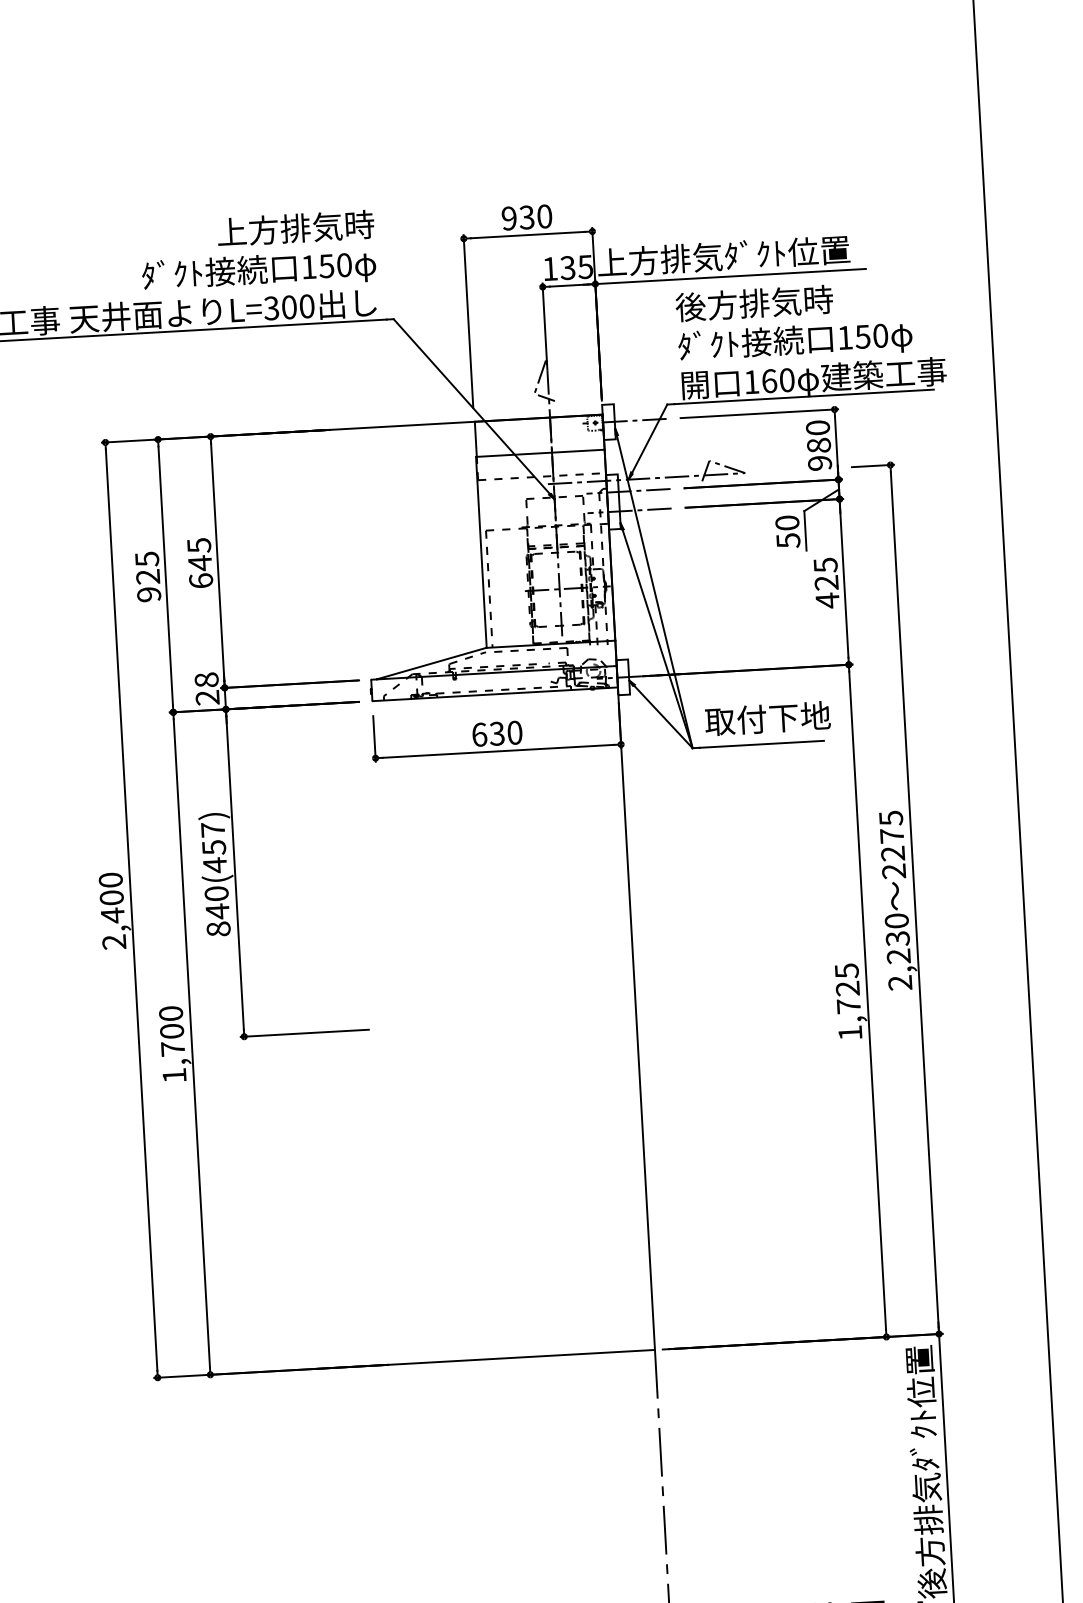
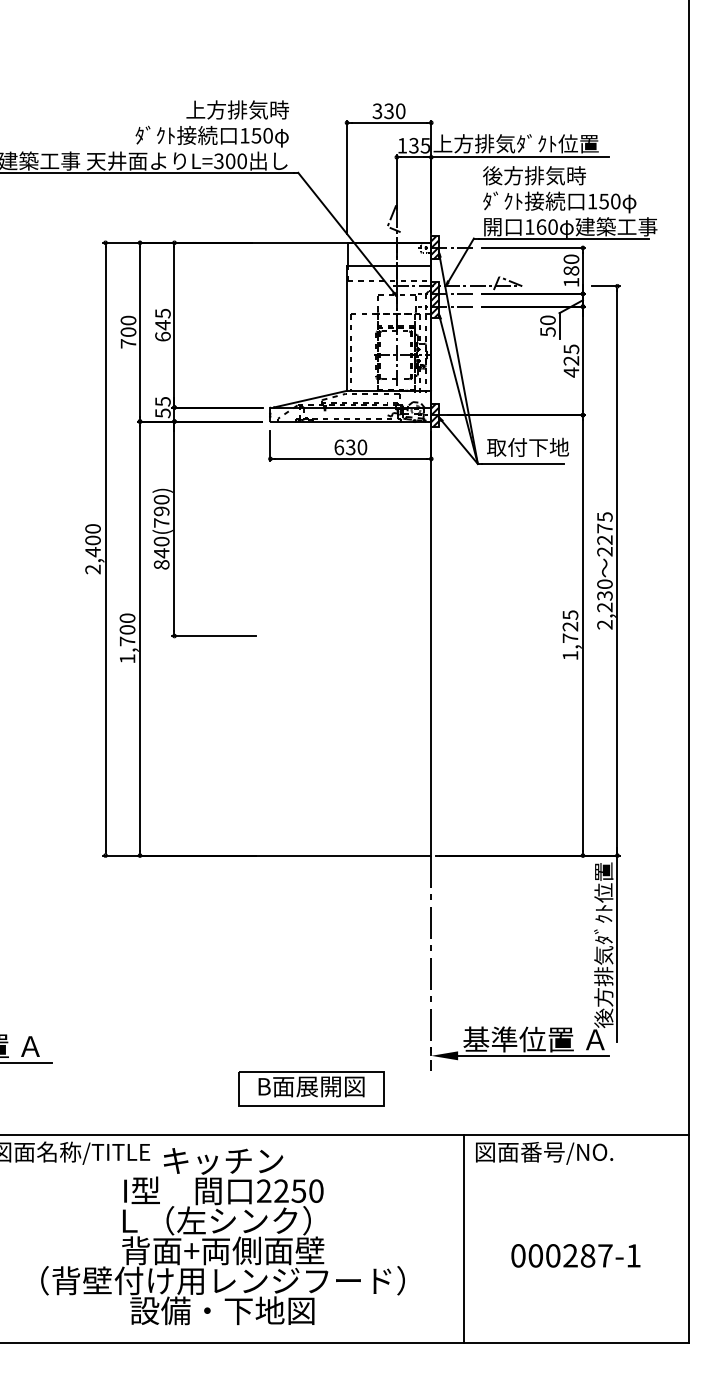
text: (509, 218) -> (377, 111), 930 -> 330
hatch: (607, 421) -> (434, 247), added
text: (820, 463) -> (571, 282), 980 -> 180
hatch: (612, 502) -> (434, 300), added
text: (148, 575) -> (128, 331), 925 -> 700
hatch: (622, 676) -> (434, 414), added
text: (206, 688) -> (162, 407), 28 -> 55
text: (213, 847) -> (161, 511), 840(457) -> 840(790)

